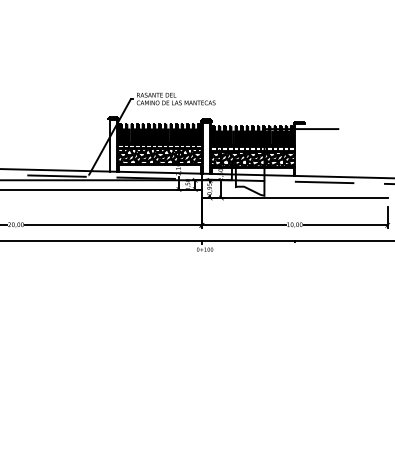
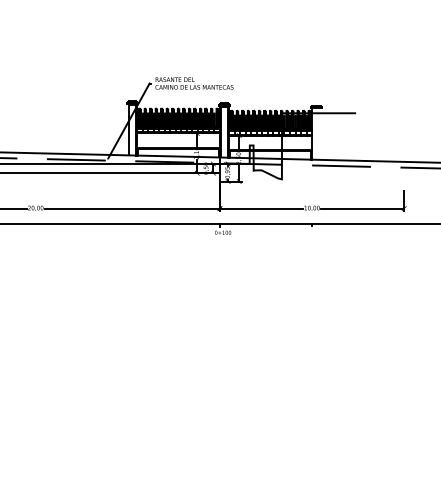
hatch: (160, 156) -> (178, 140), removed
hatch: (252, 158) -> (270, 142), removed
line: (294, 197) -> (311, 181), removed

